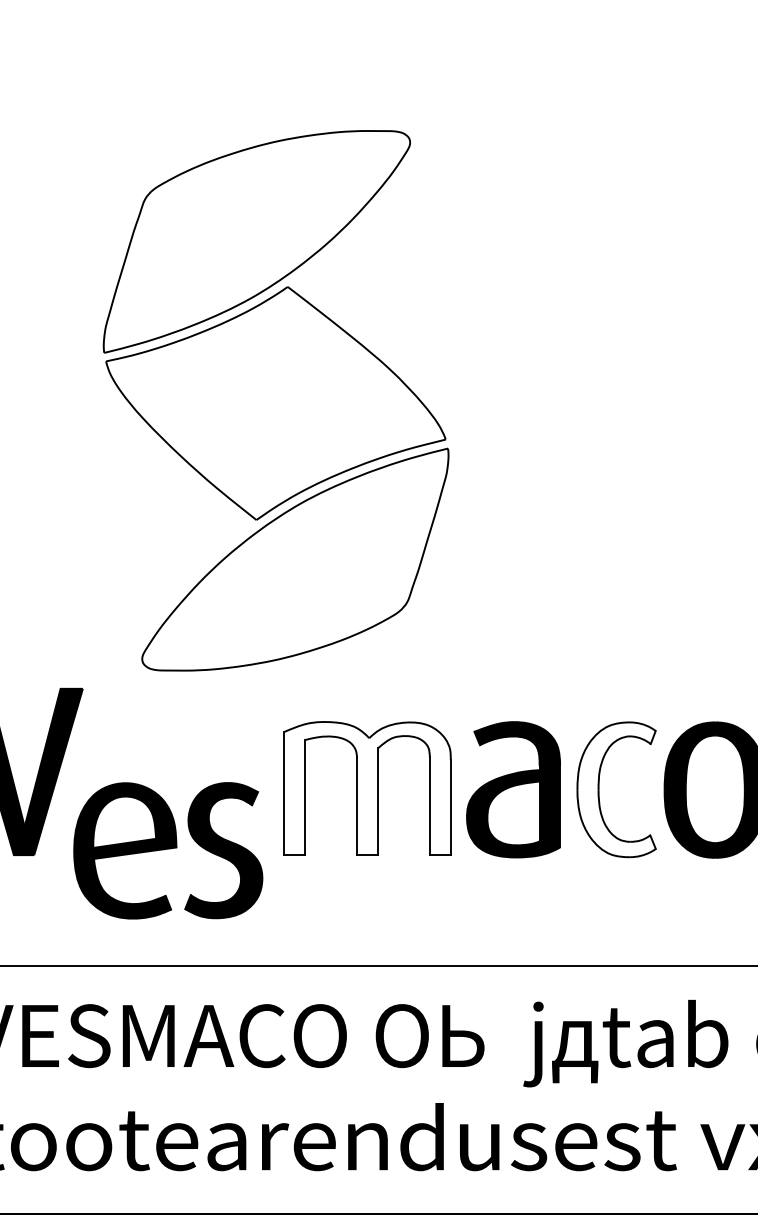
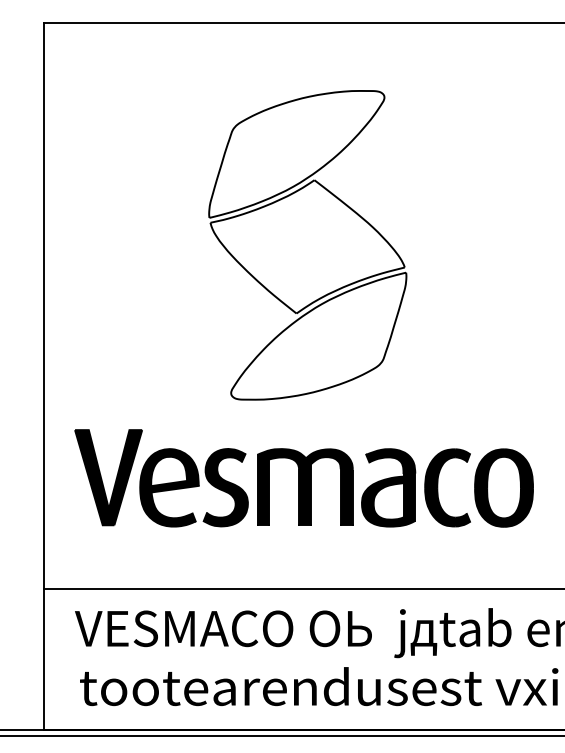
part: (275, 401) -> (307, 245), moved
fill: (366, 789) -> (304, 487), added
fill: (616, 789) -> (447, 487), added
part: (167, 850) -> (193, 487), moved

